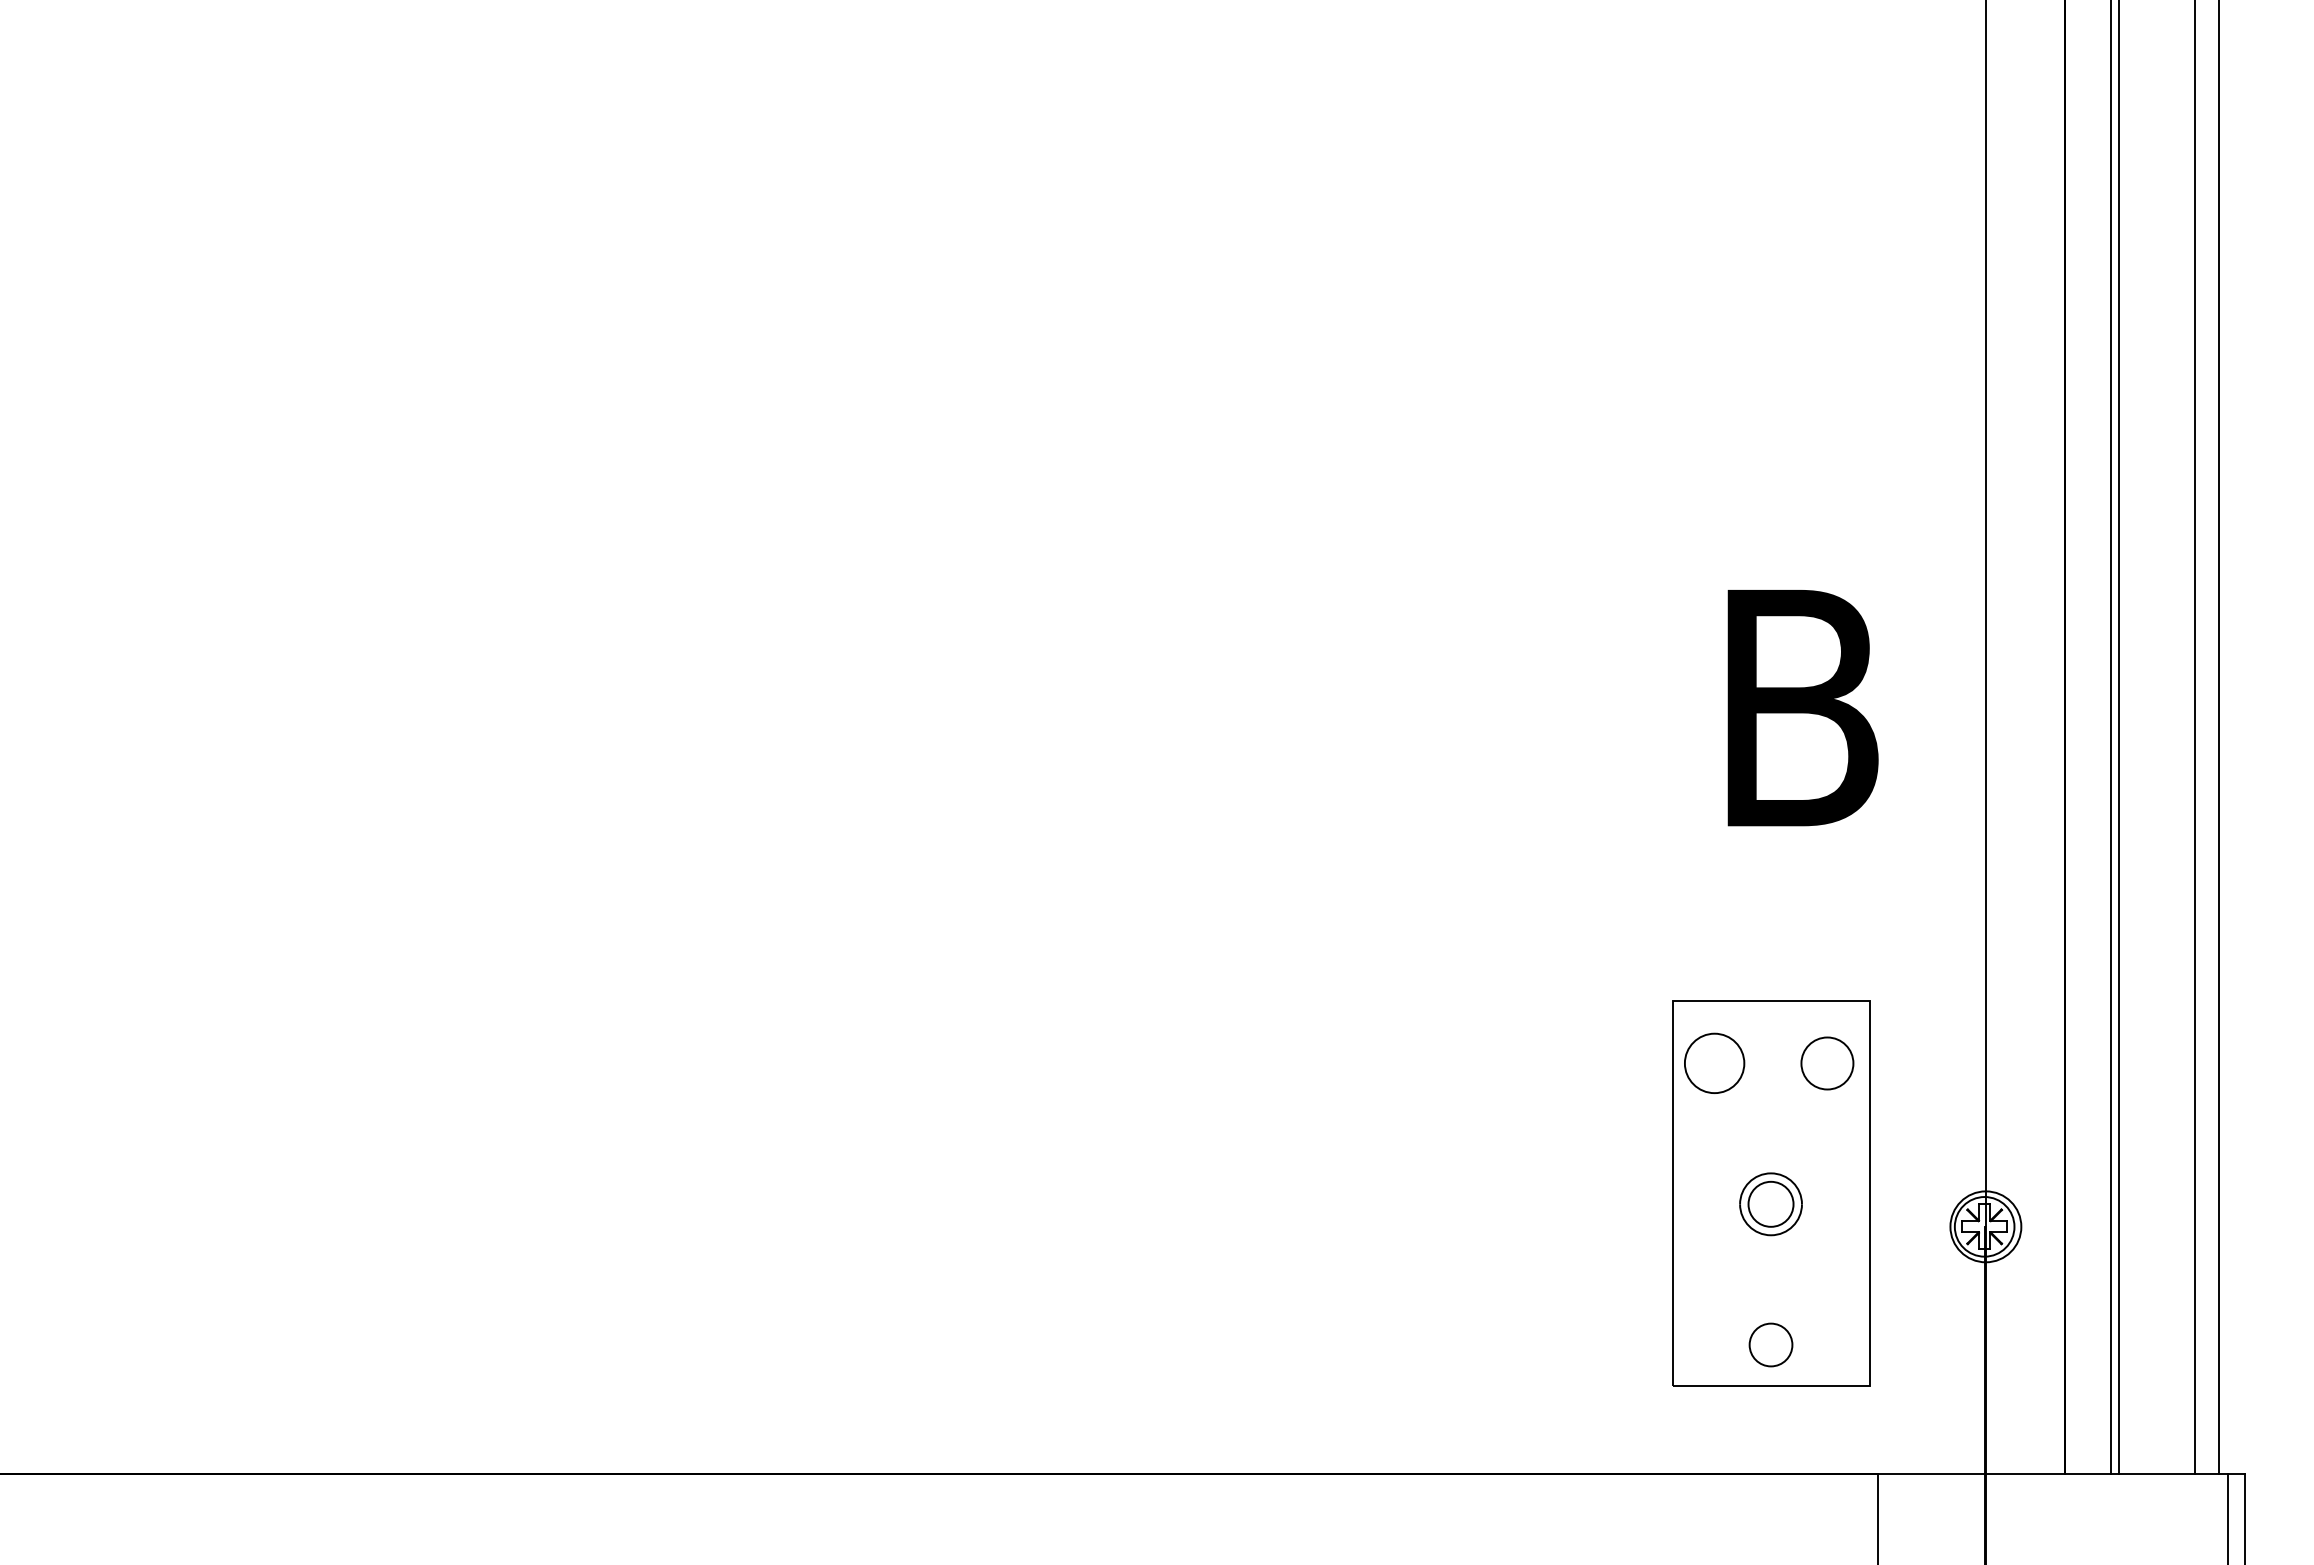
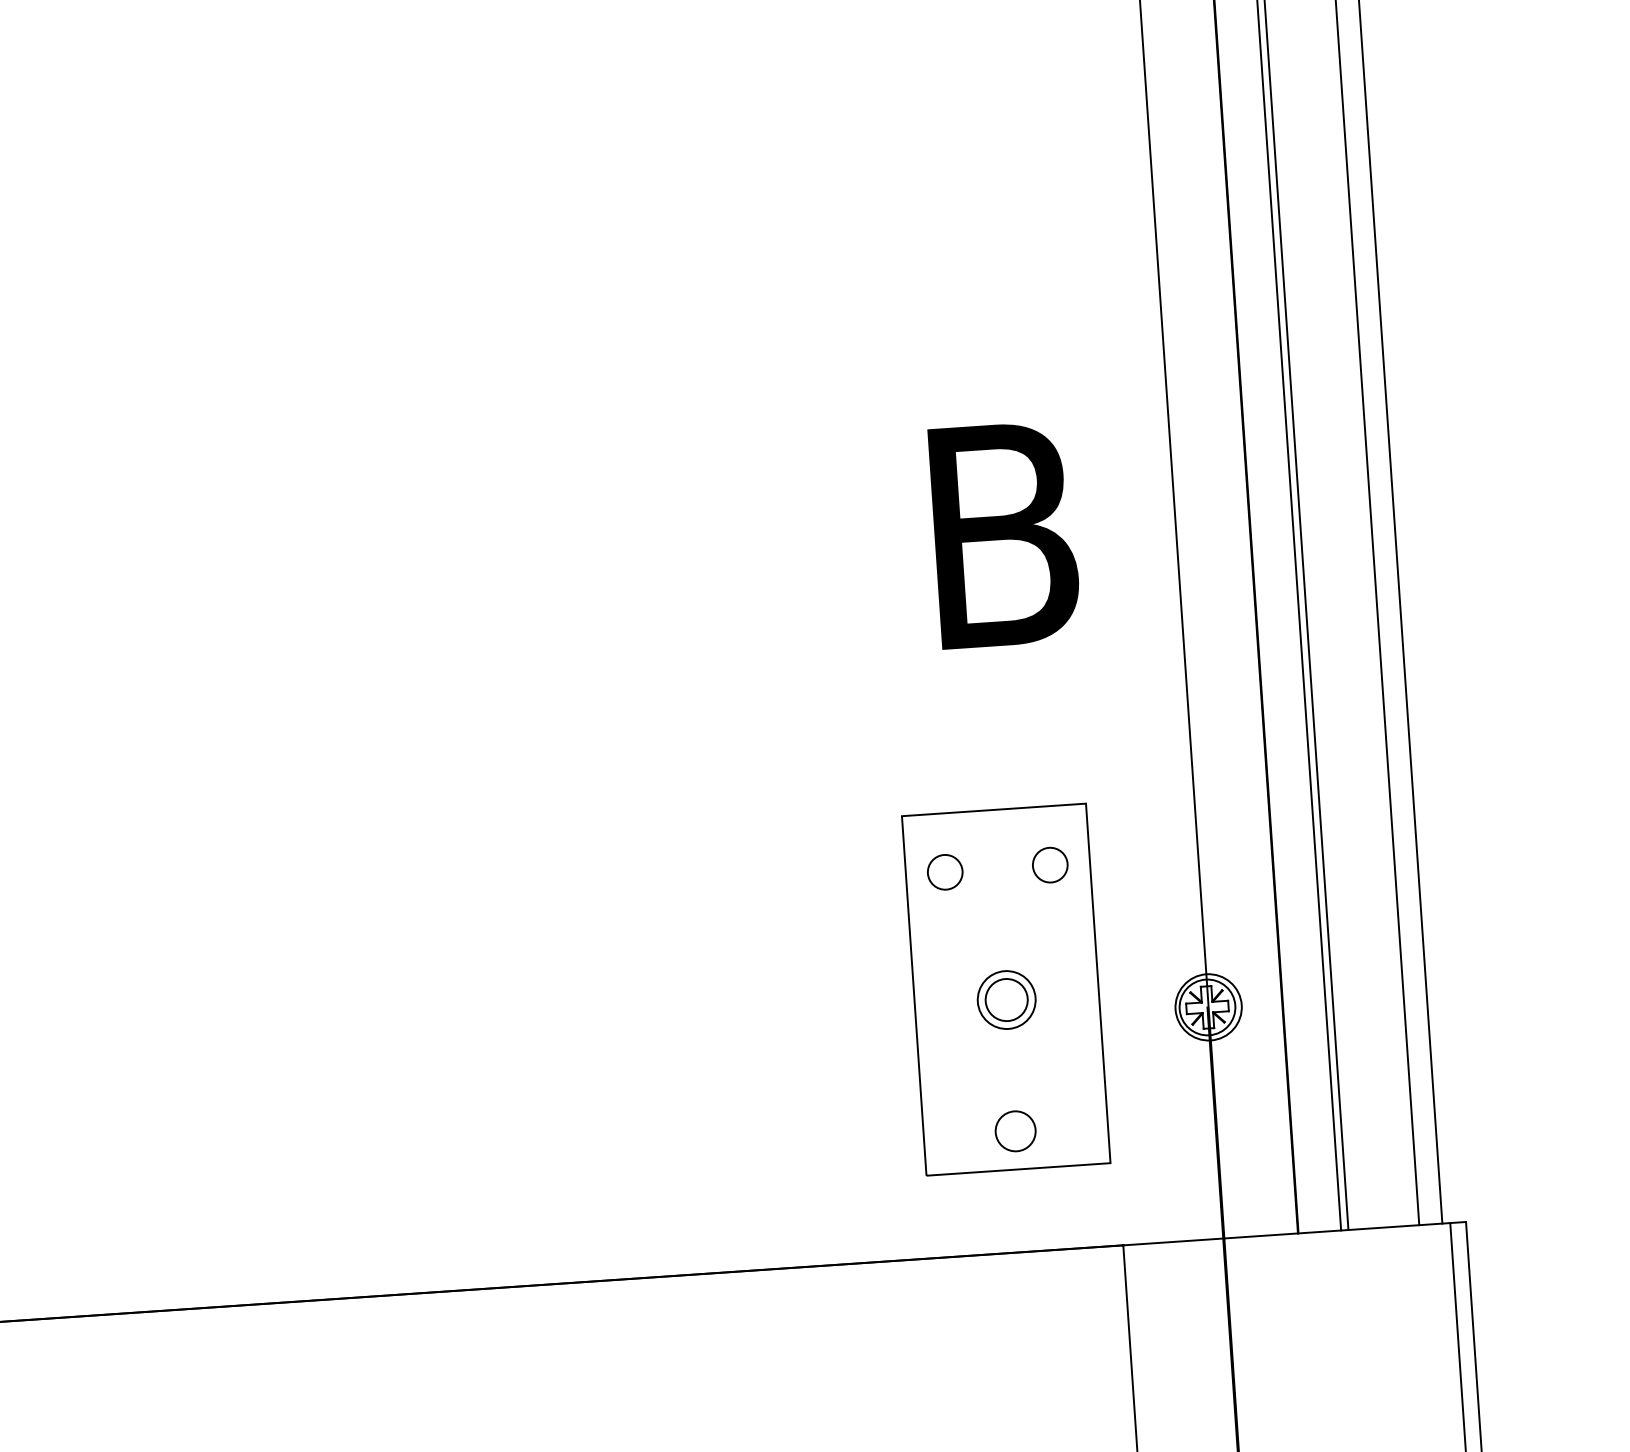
circle: (1714, 1063) -> (944, 872), size x0.62
circle: (1826, 1063) -> (1049, 865), size x0.71

